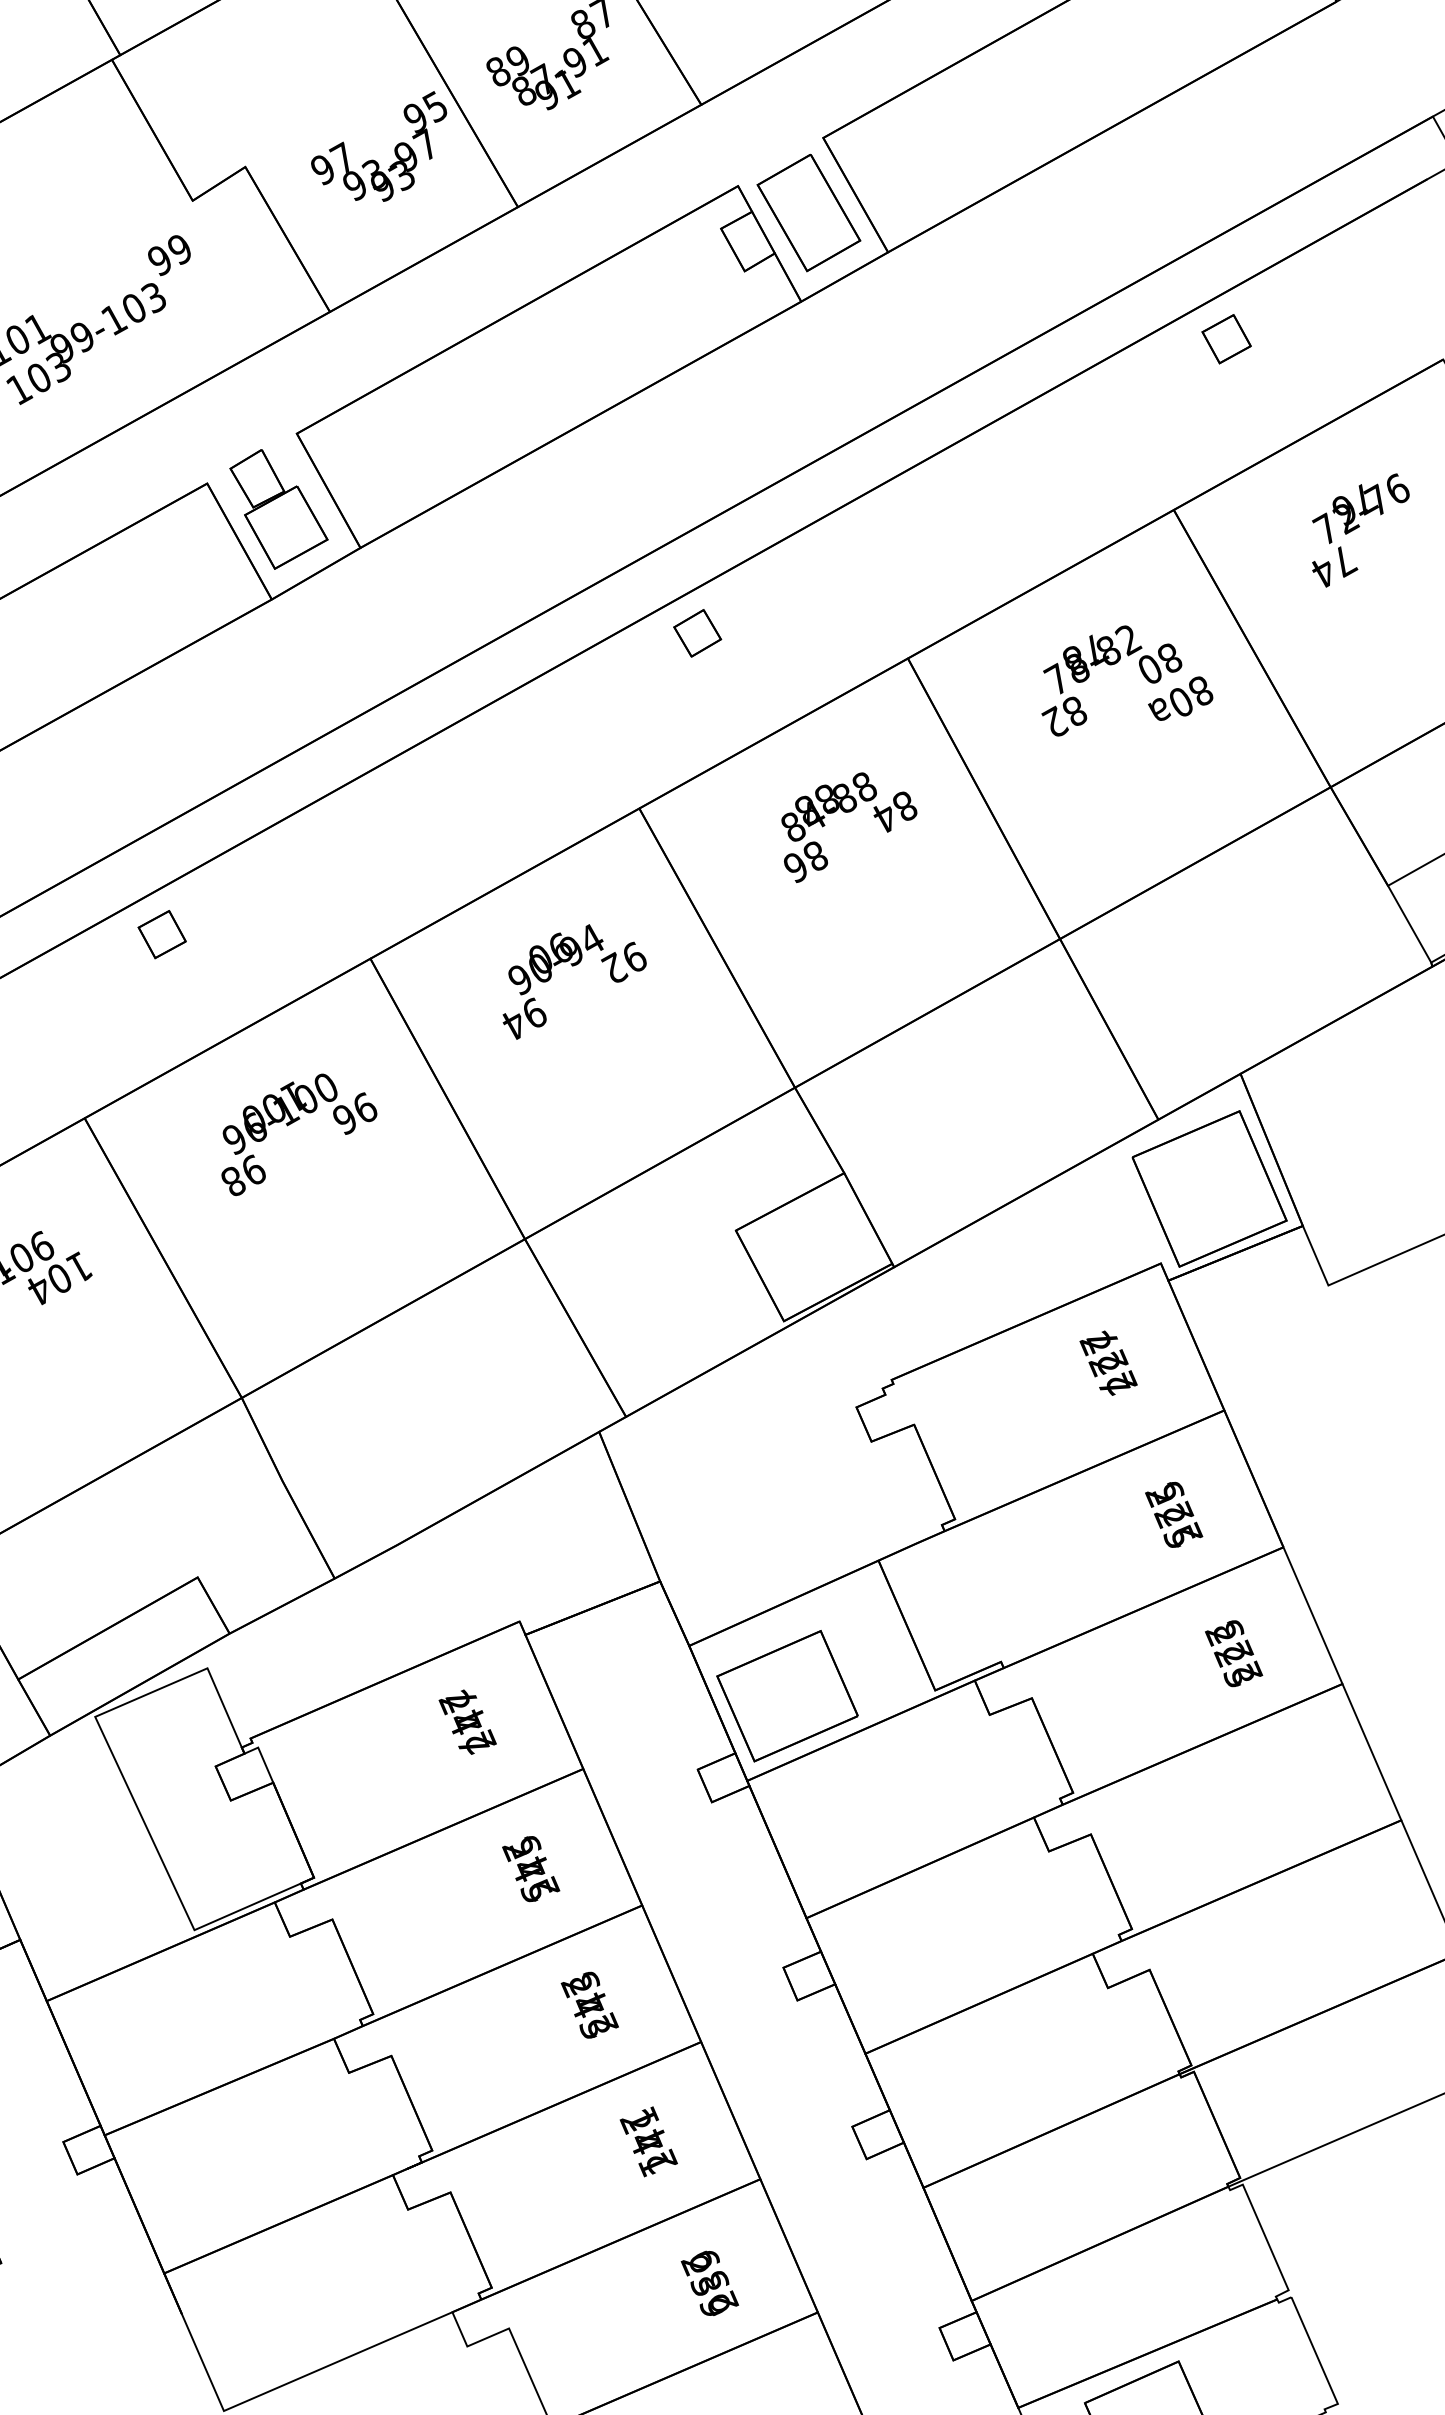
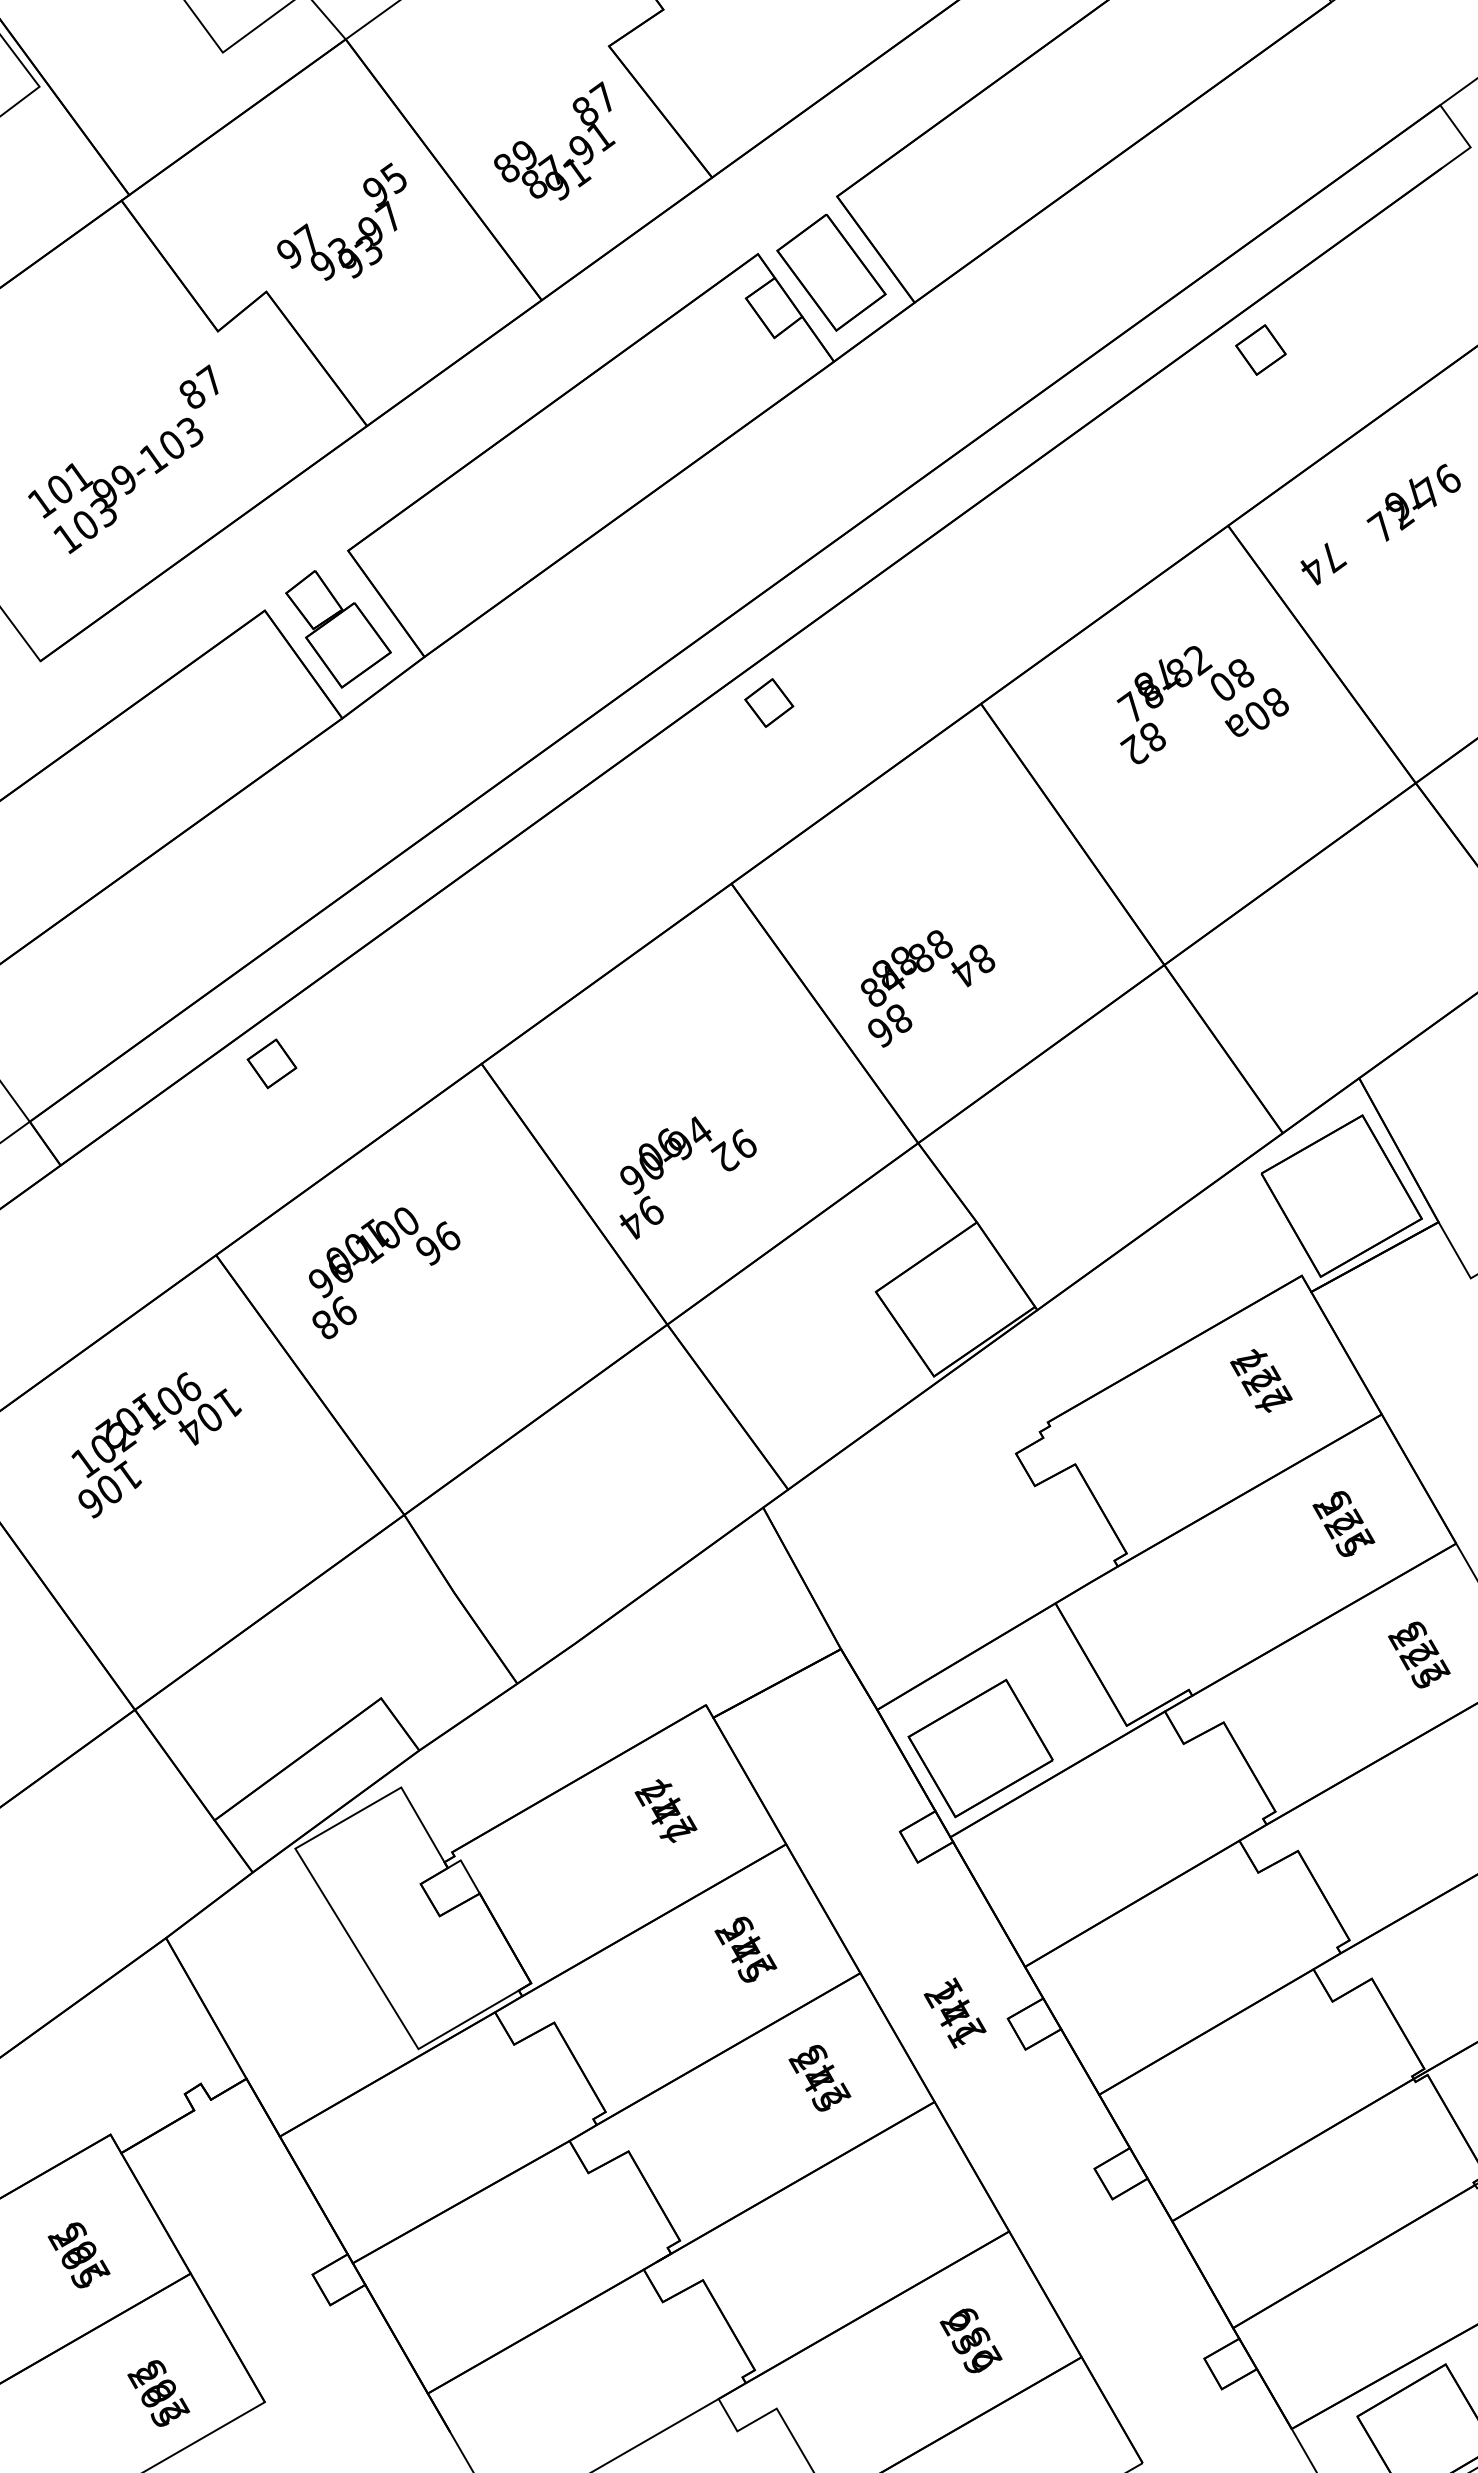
text: (378, 143) -> (341, 221), moved
text: (169, 253) -> (200, 386), 99 -> 87
text: (1334, 566) -> (1323, 563), moved
text: (848, 829) -> (928, 988), moved
text: (574, 983) -> (687, 1177), moved
text: (298, 1137) -> (384, 1273), moved
text: (648, 2141) -> (954, 2012), moved

